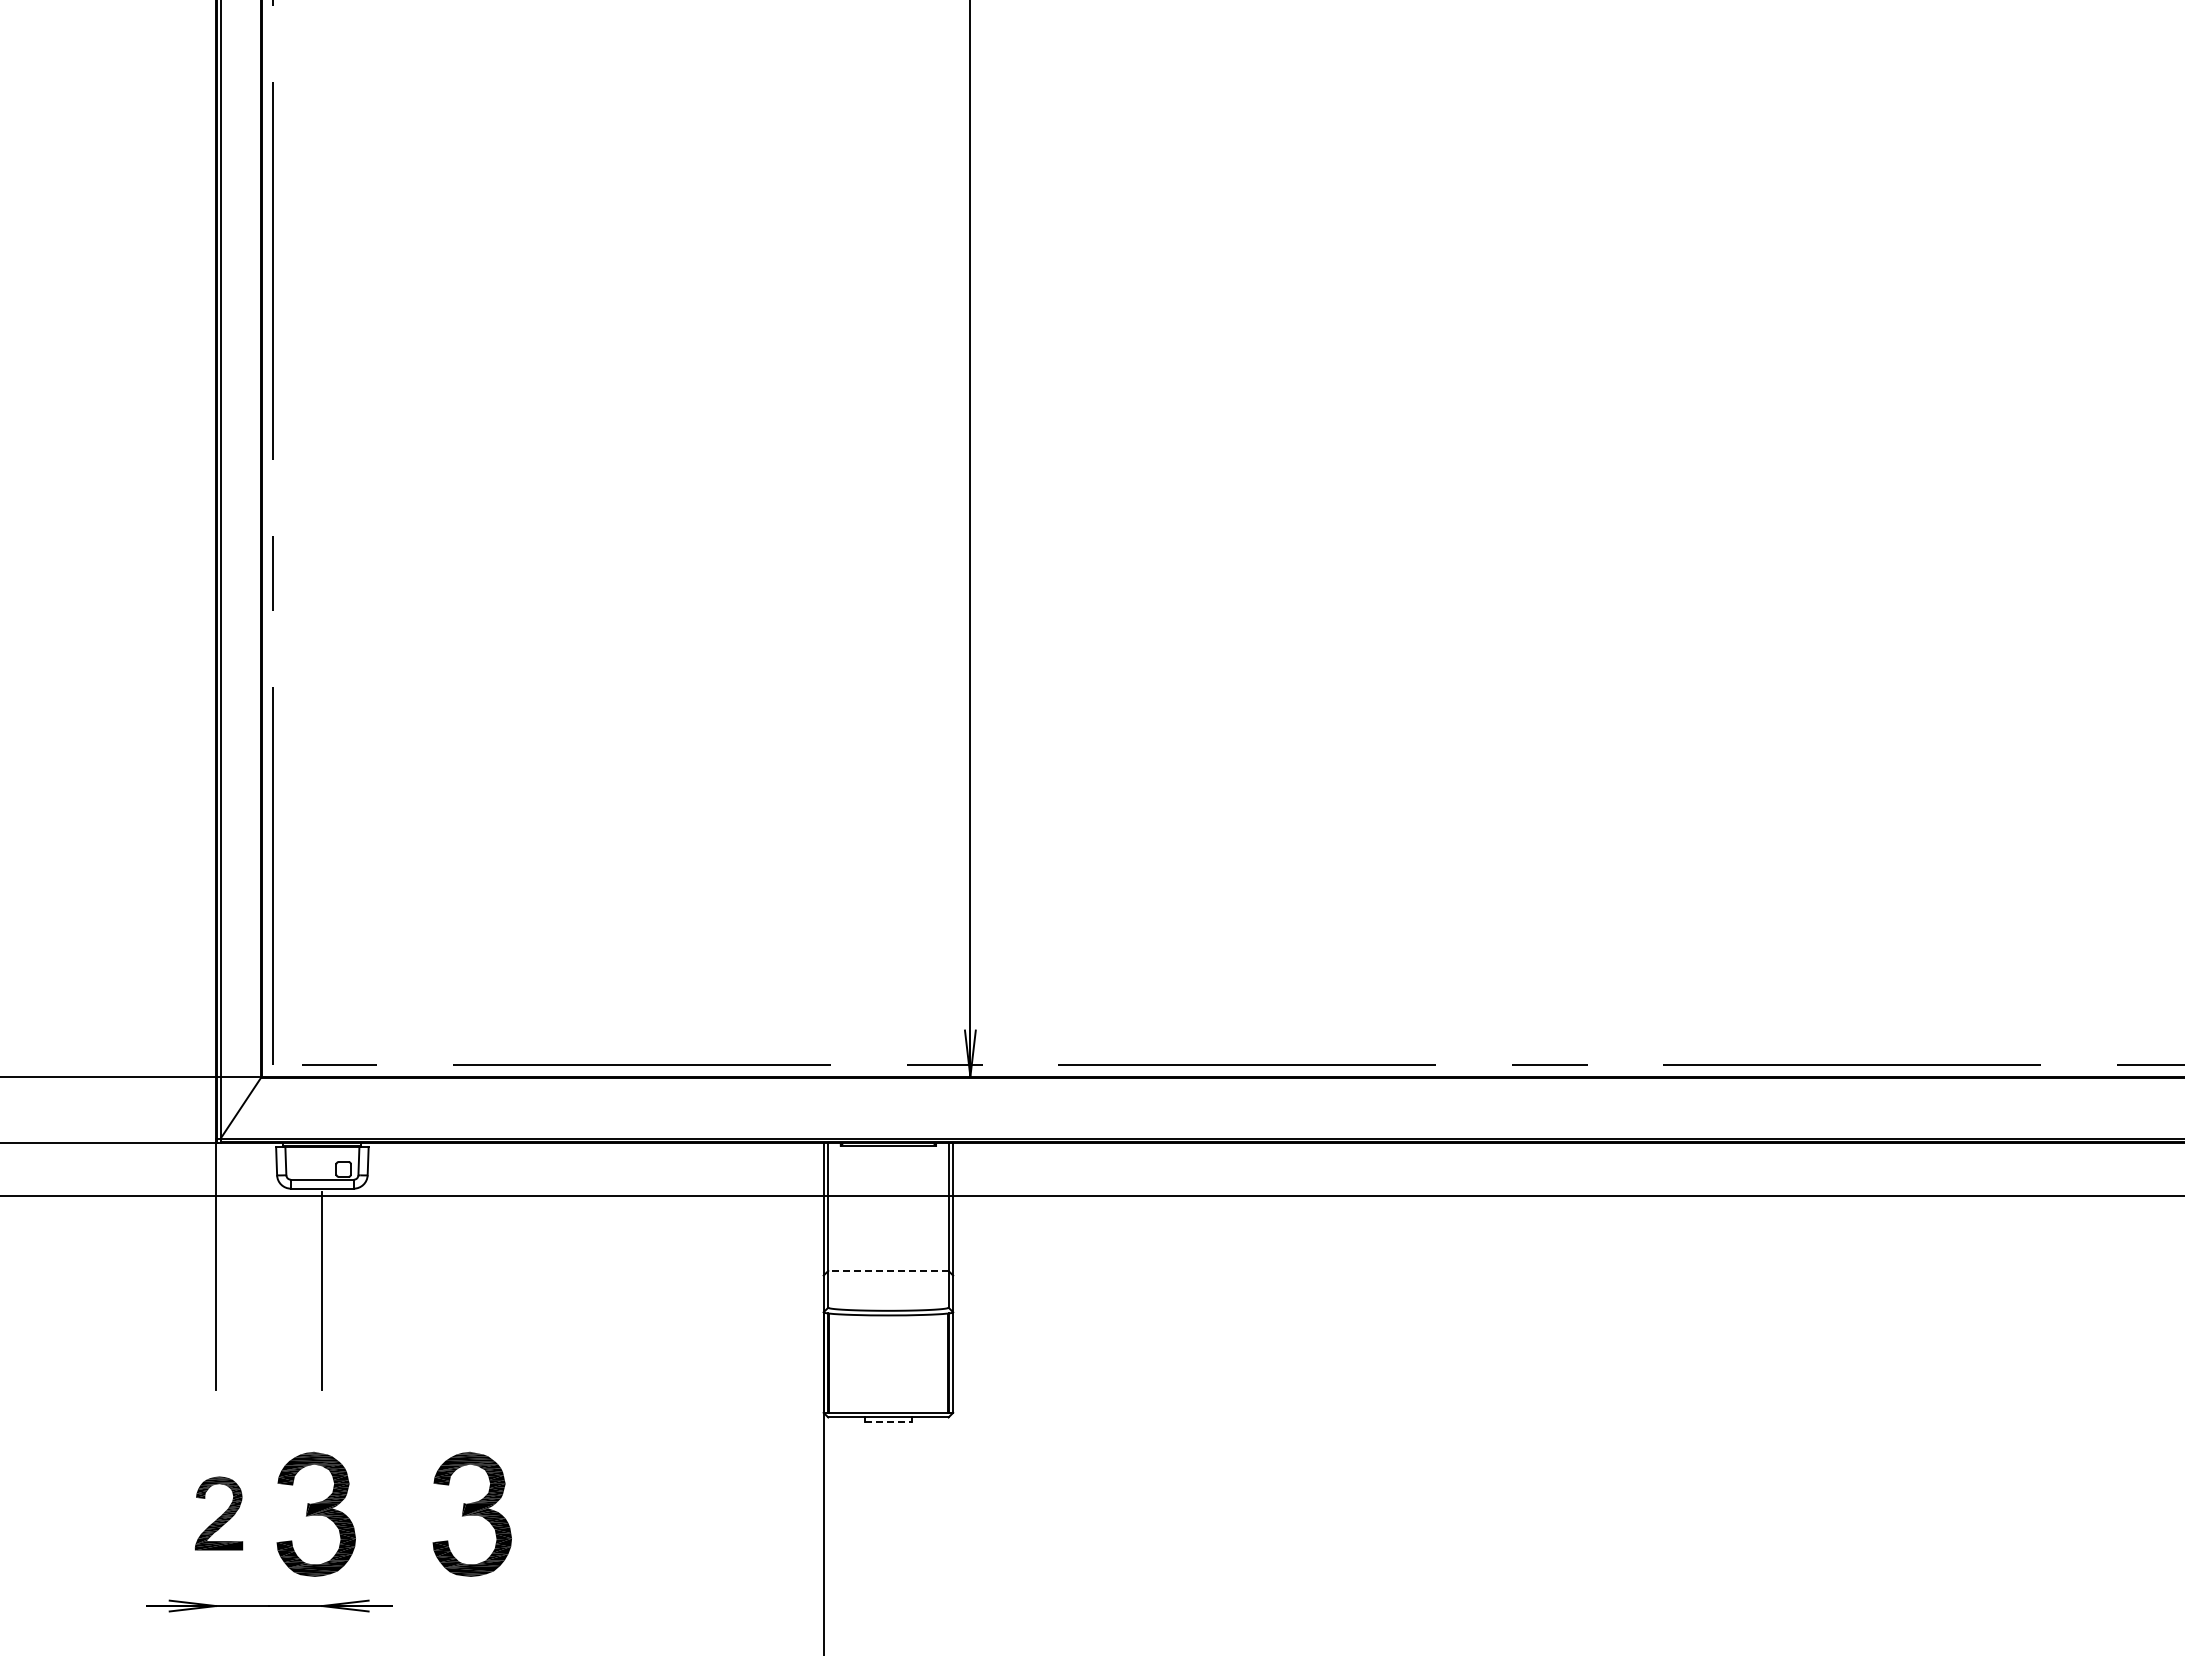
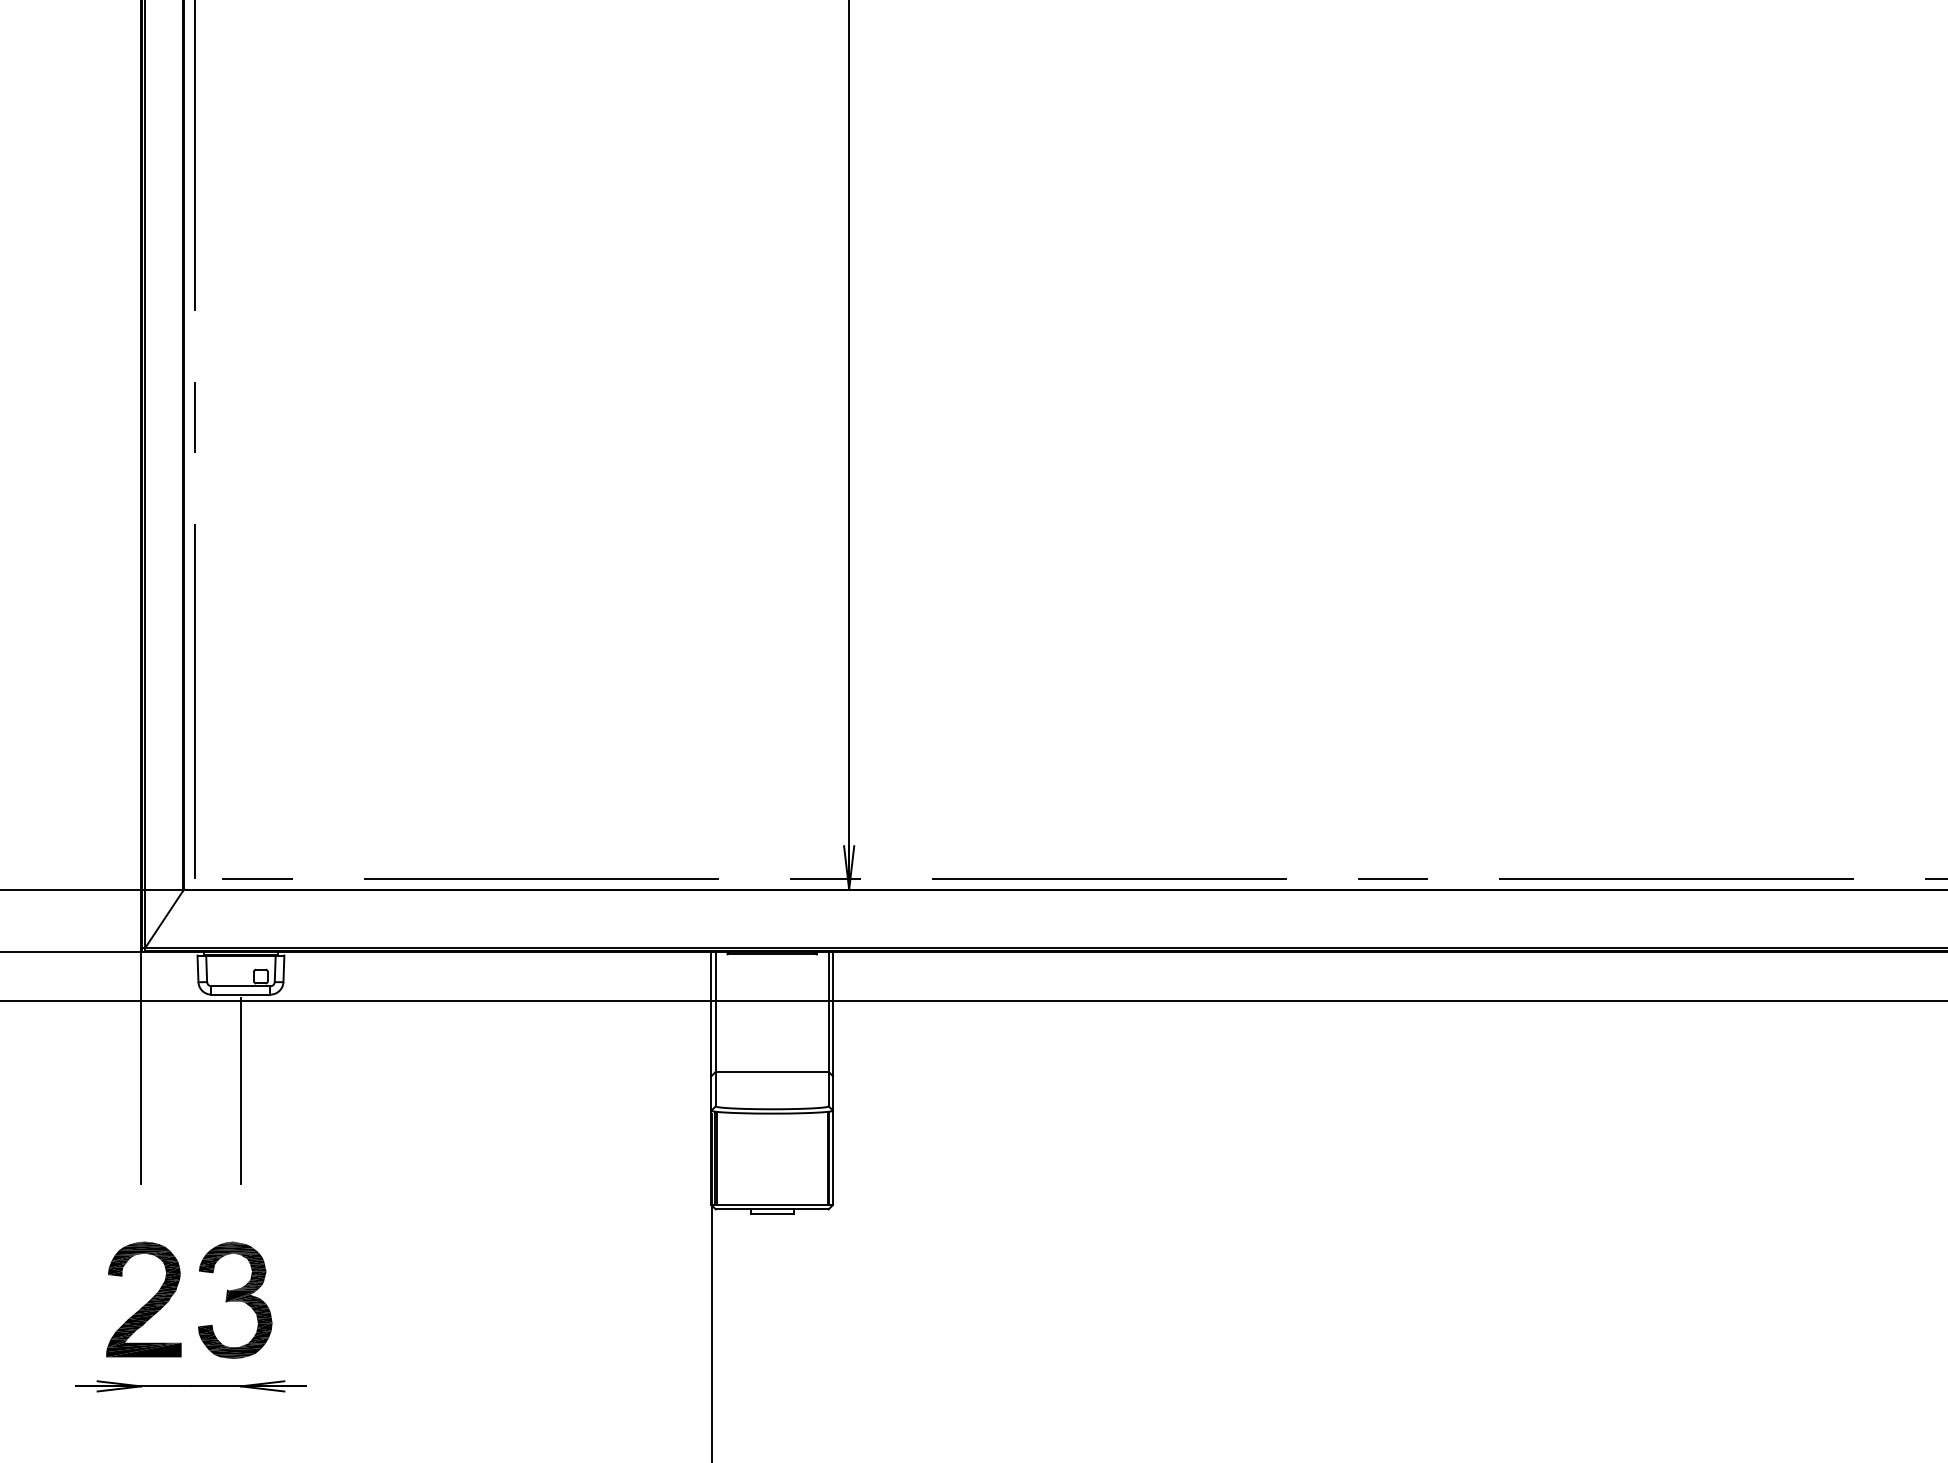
line: (887, 1270) -> (771, 1071), dashed -> solid
line: (888, 1422) -> (772, 1214), dashed -> solid
part: (218, 1513) -> (143, 1299), size x1.67
part: (471, 1513) -> (380, 1299), removed

